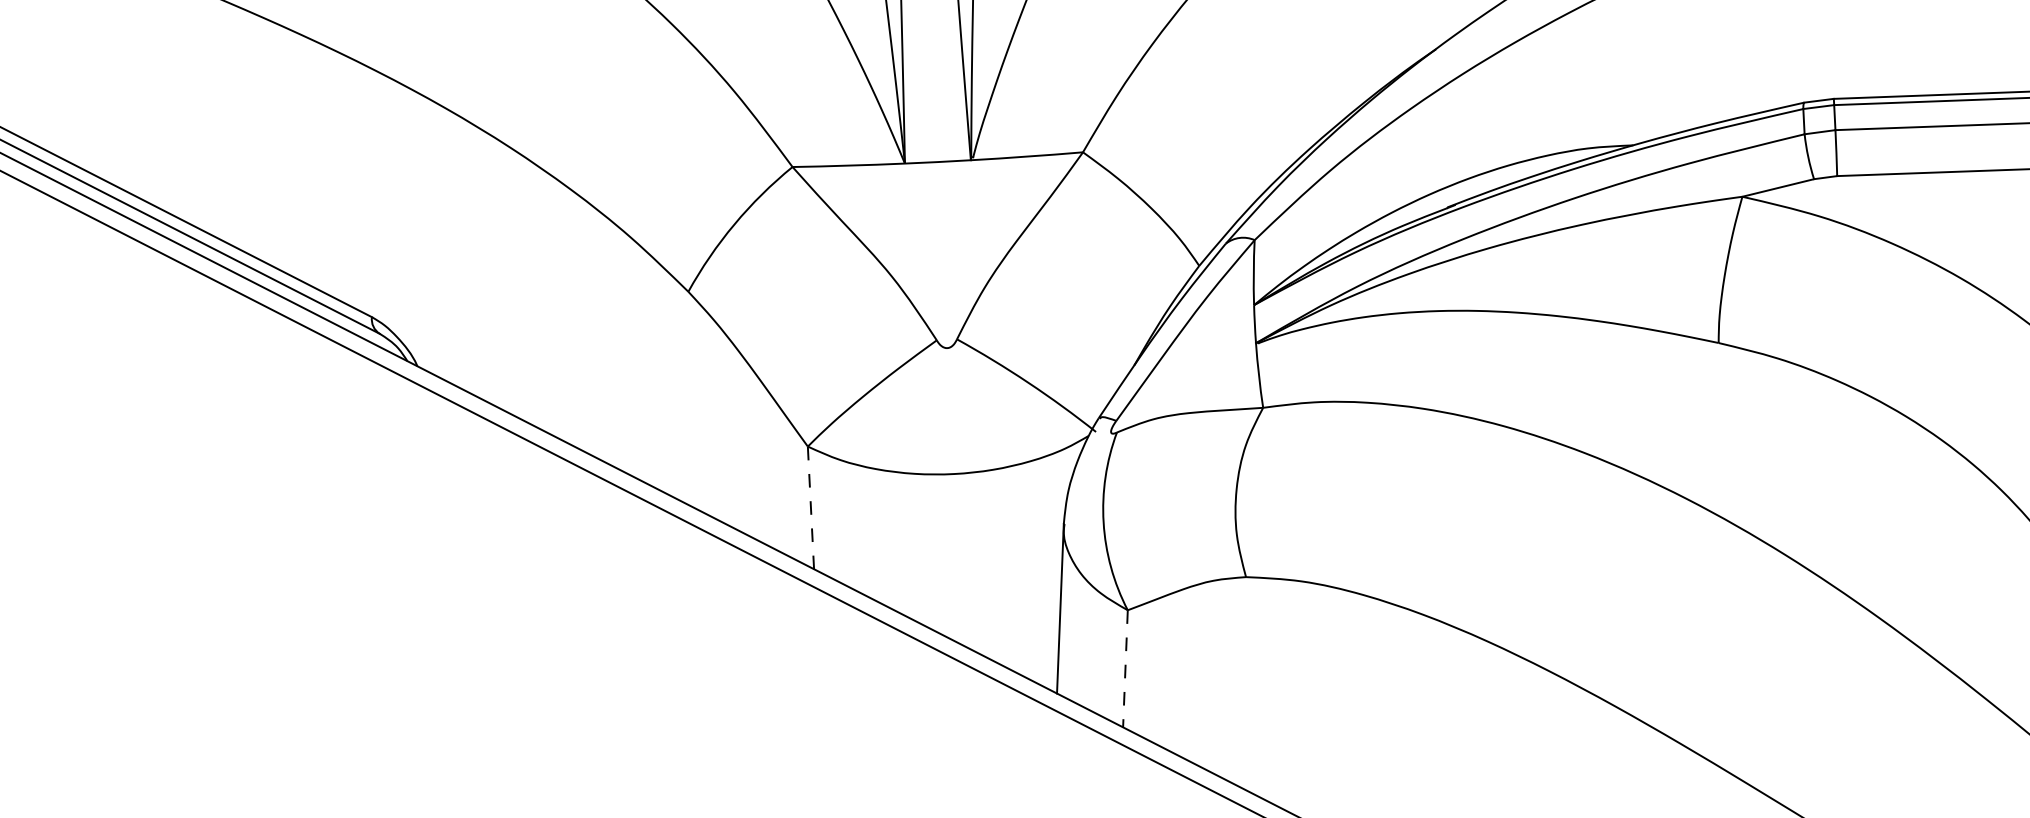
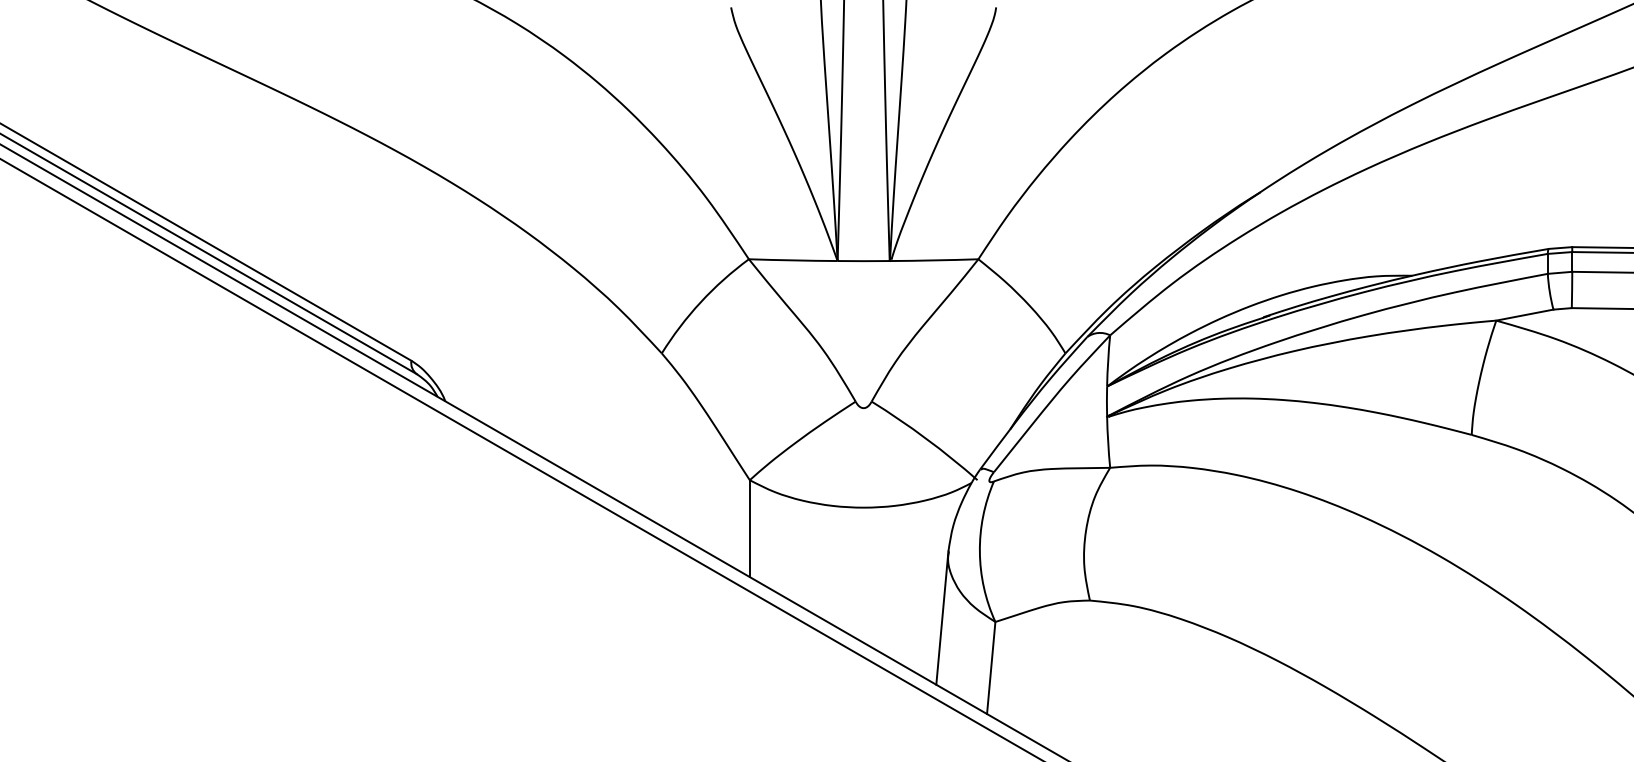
line: (810, 507) -> (749, 528), dashed -> solid
line: (1125, 669) -> (991, 668), dashed -> solid

